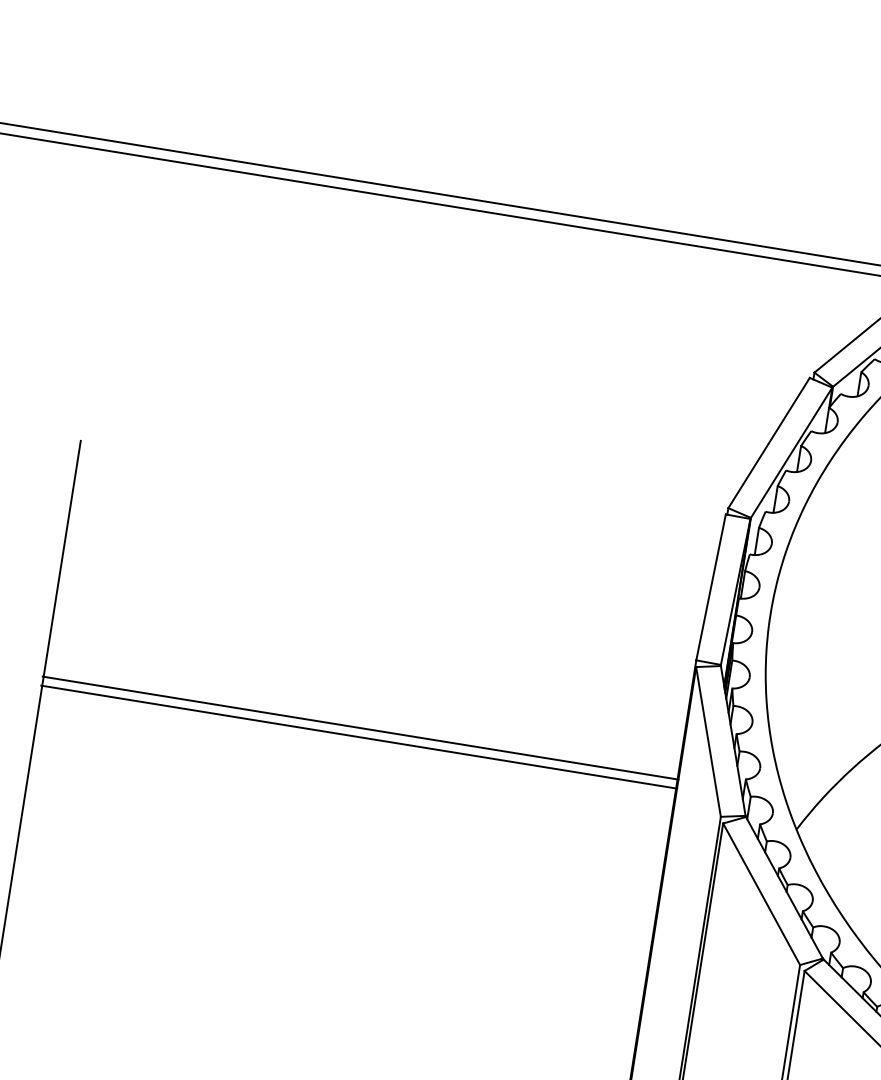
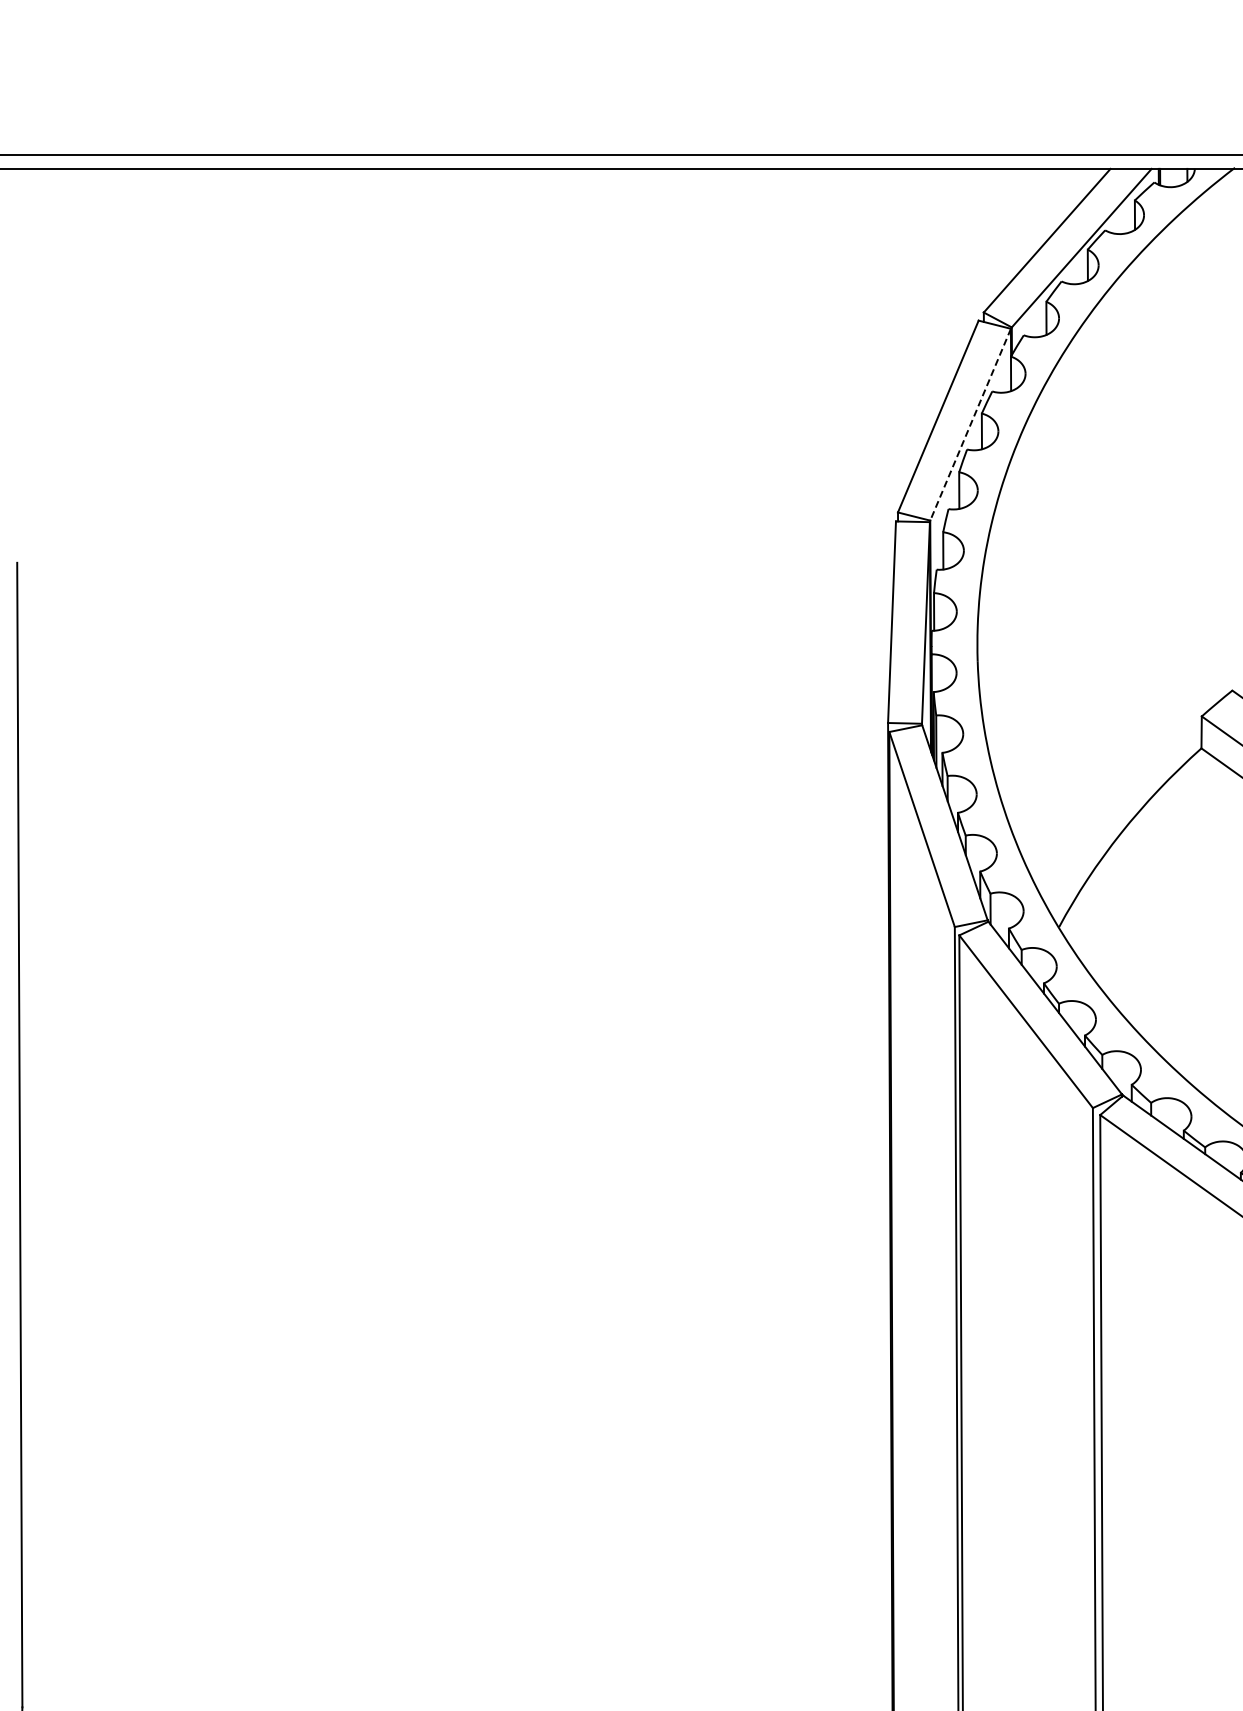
line: (791, 453) -> (970, 425), solid -> dashed
line: (360, 728) -> (453, 886), removed
line: (359, 736) -> (453, 898), removed

